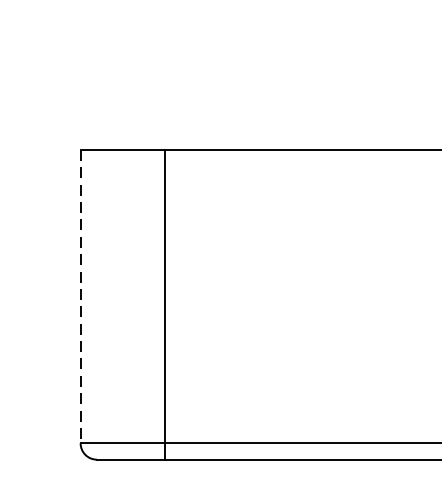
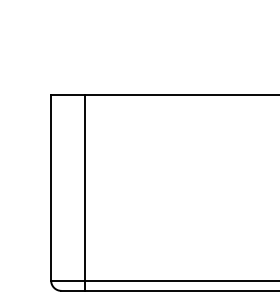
line: (81, 296) -> (51, 187), dashed -> solid
line: (164, 304) -> (84, 192), moved

